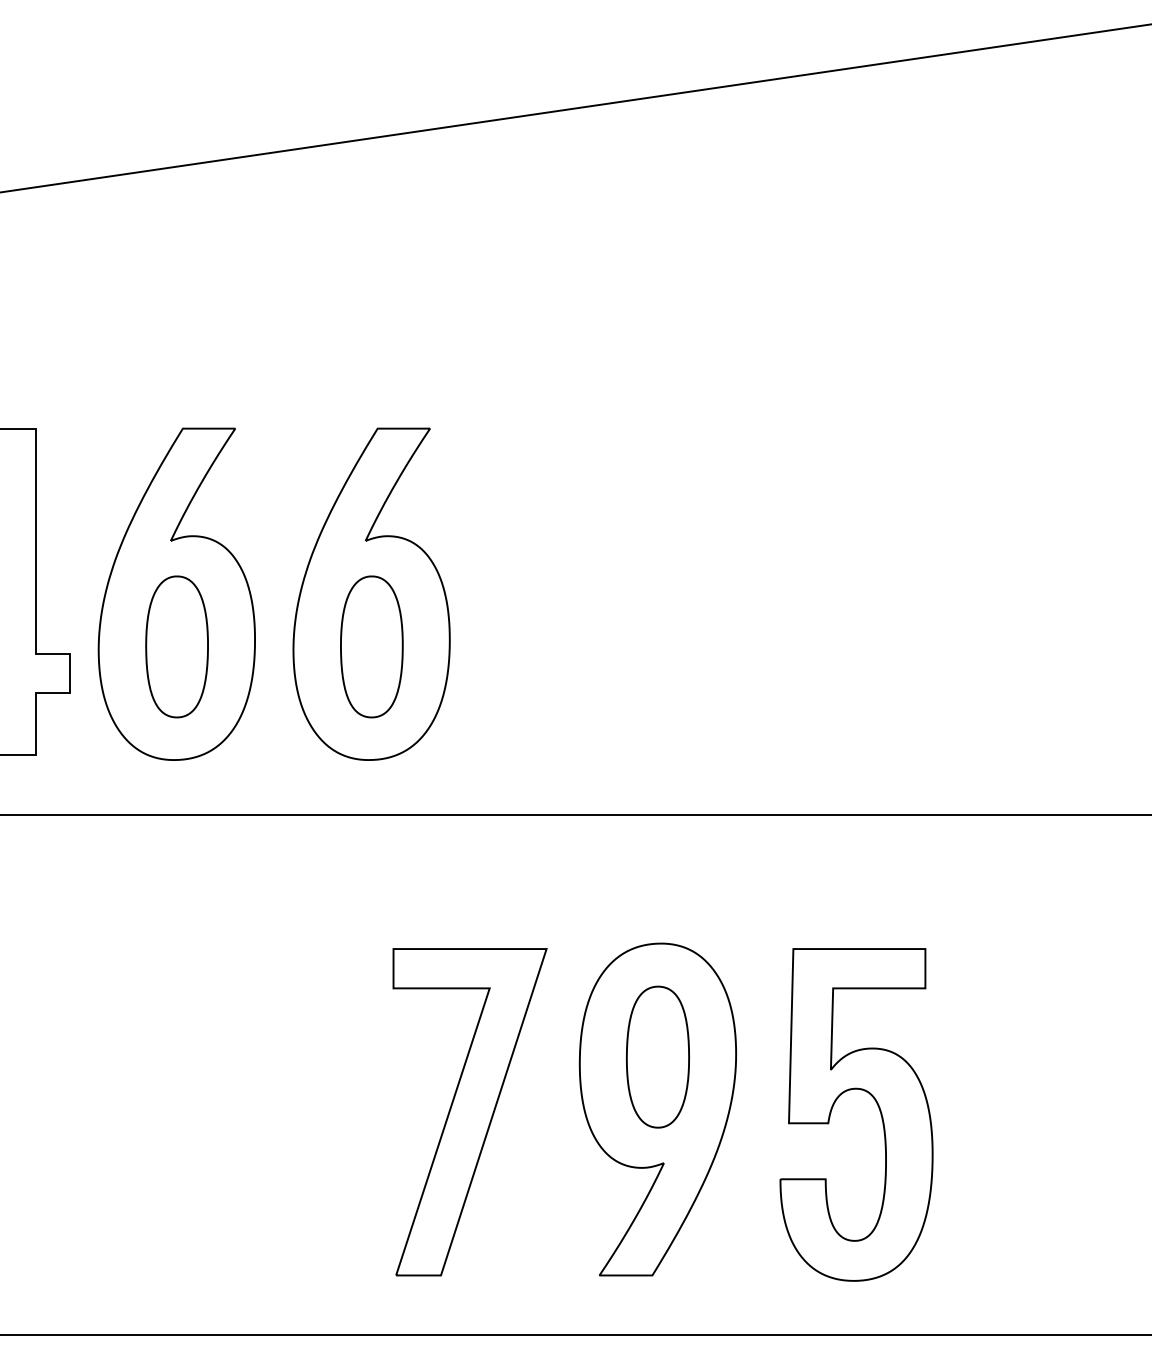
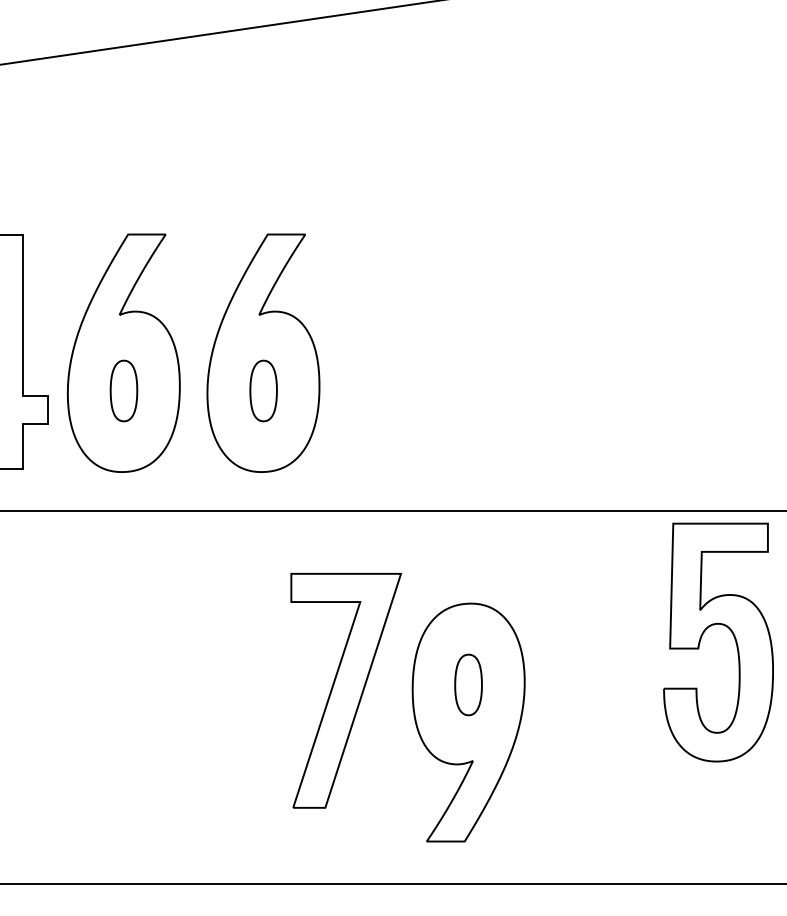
part: (176, 646) -> (123, 390), size x0.6
part: (371, 646) -> (263, 390), size x0.6
part: (657, 1056) -> (468, 684), size x0.6
part: (875, 1102) -> (732, 633), moved
part: (469, 1112) -> (345, 691), moved

